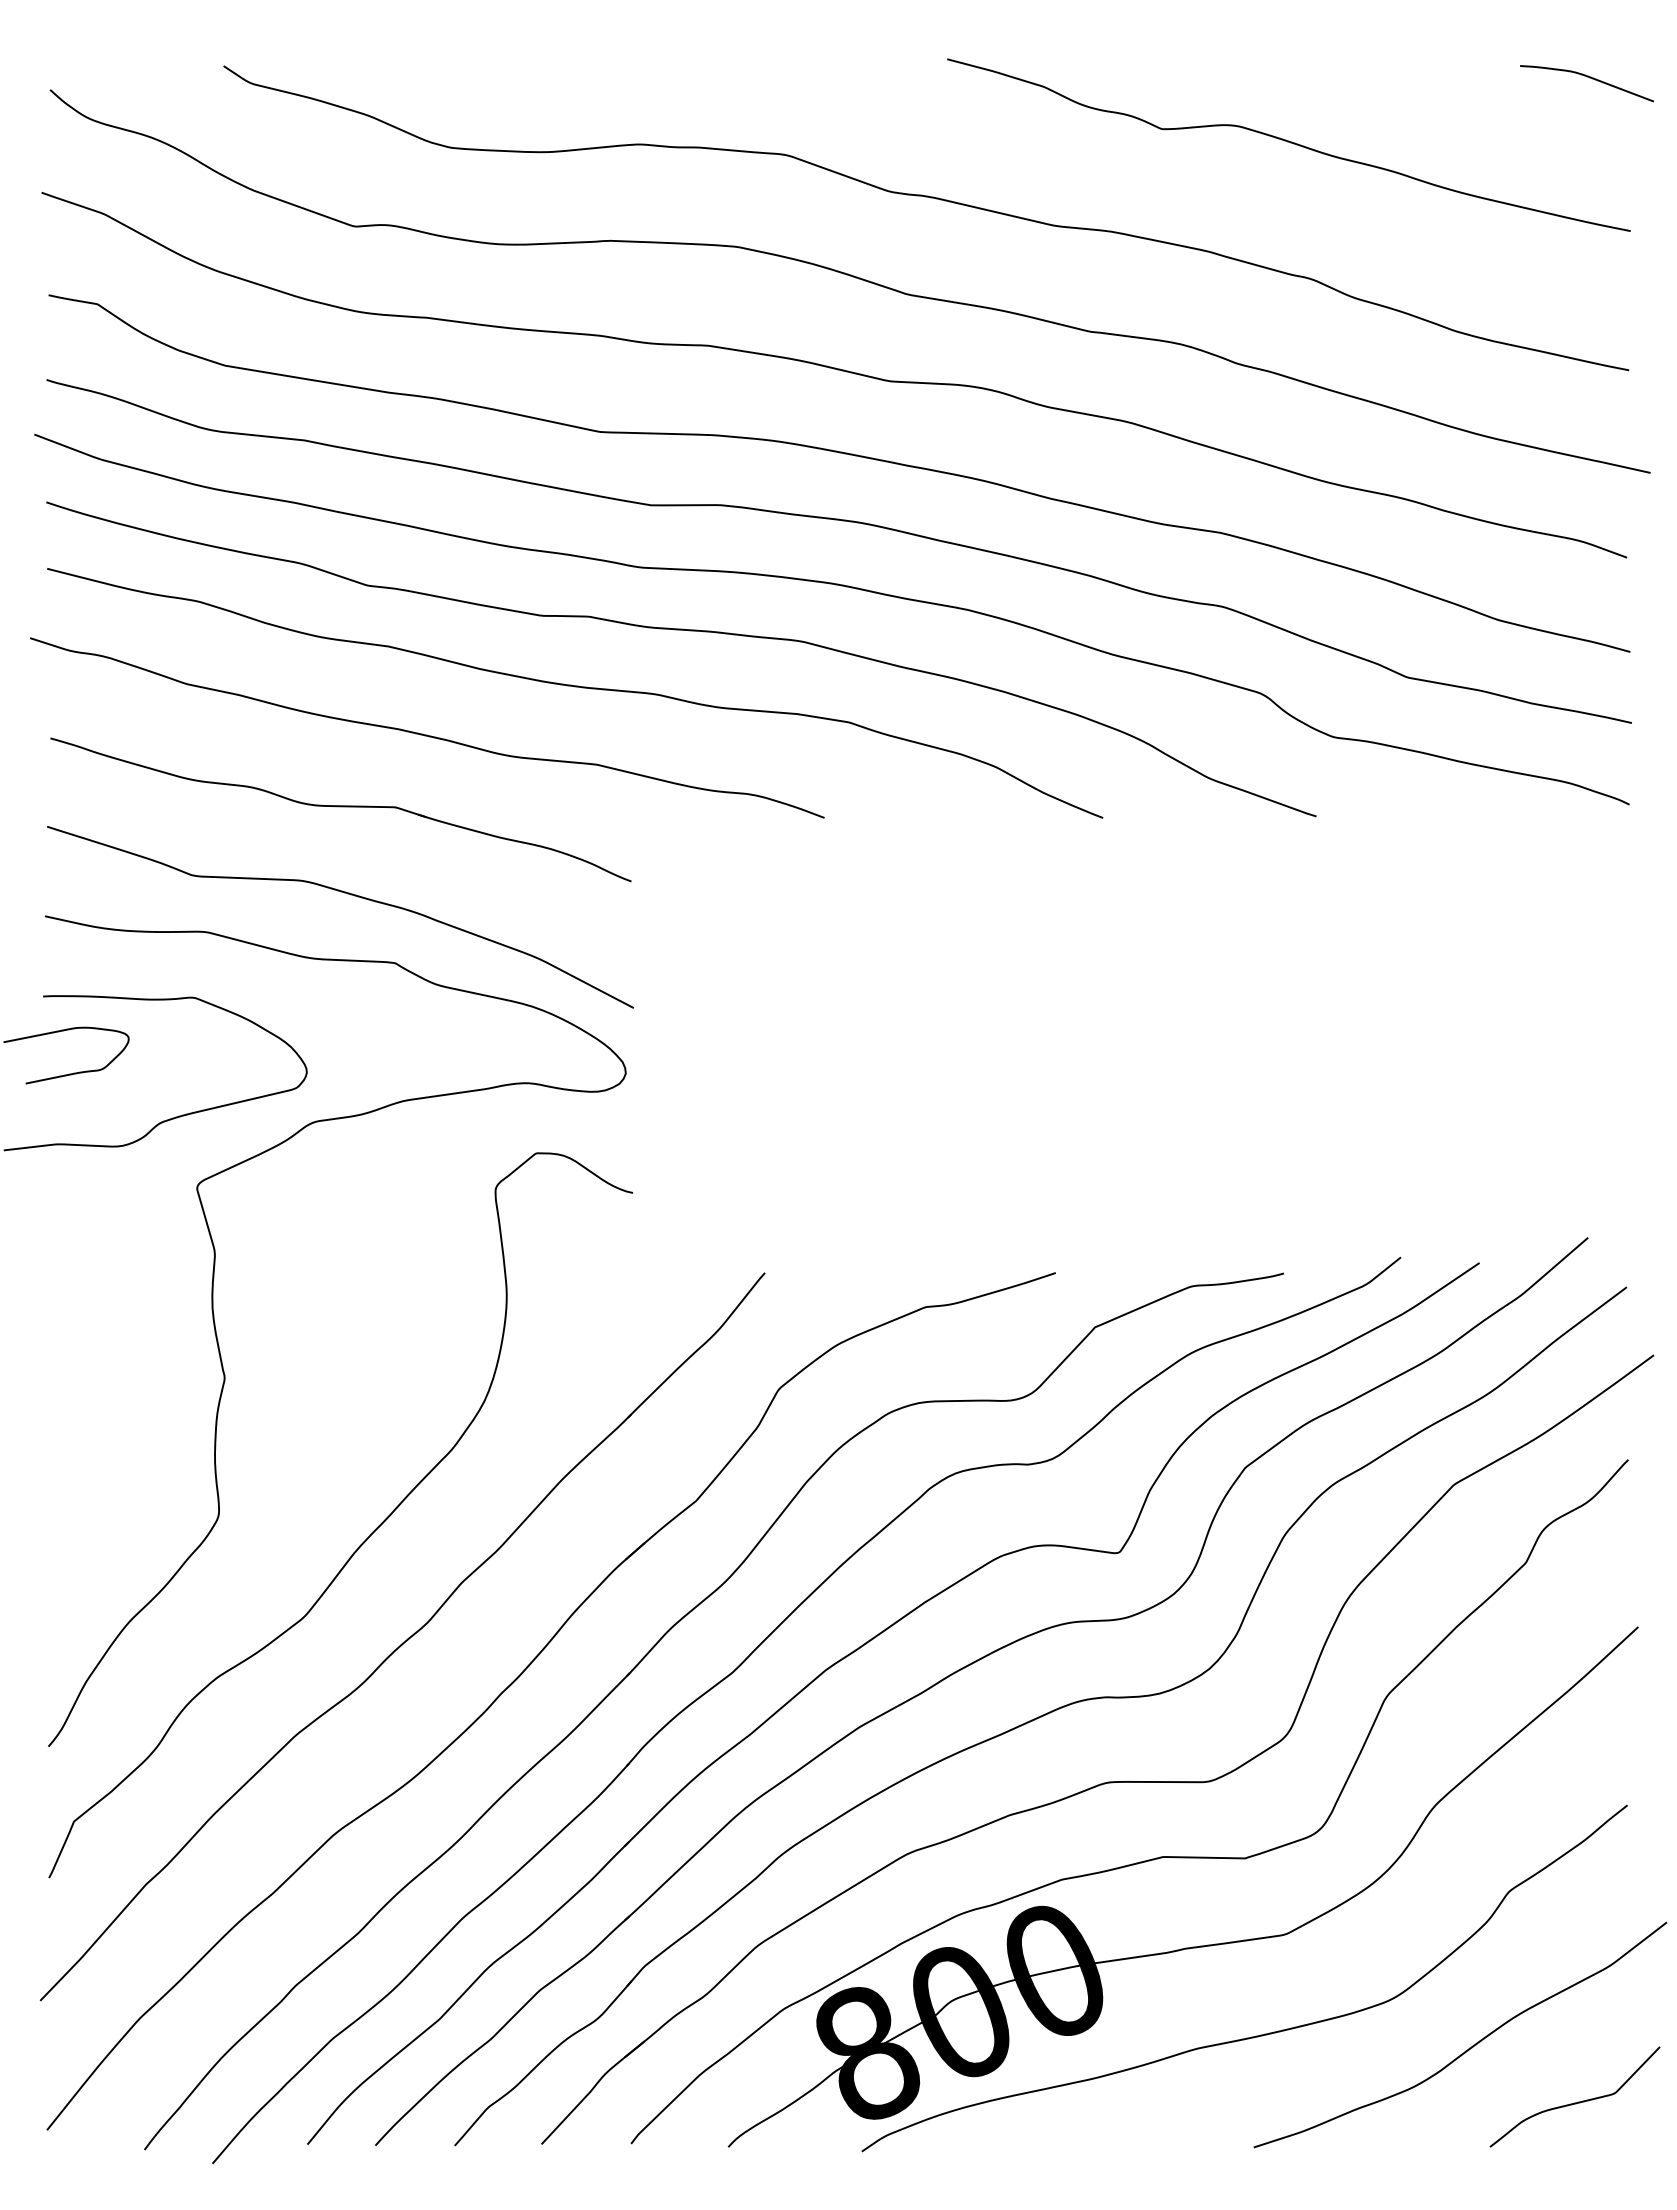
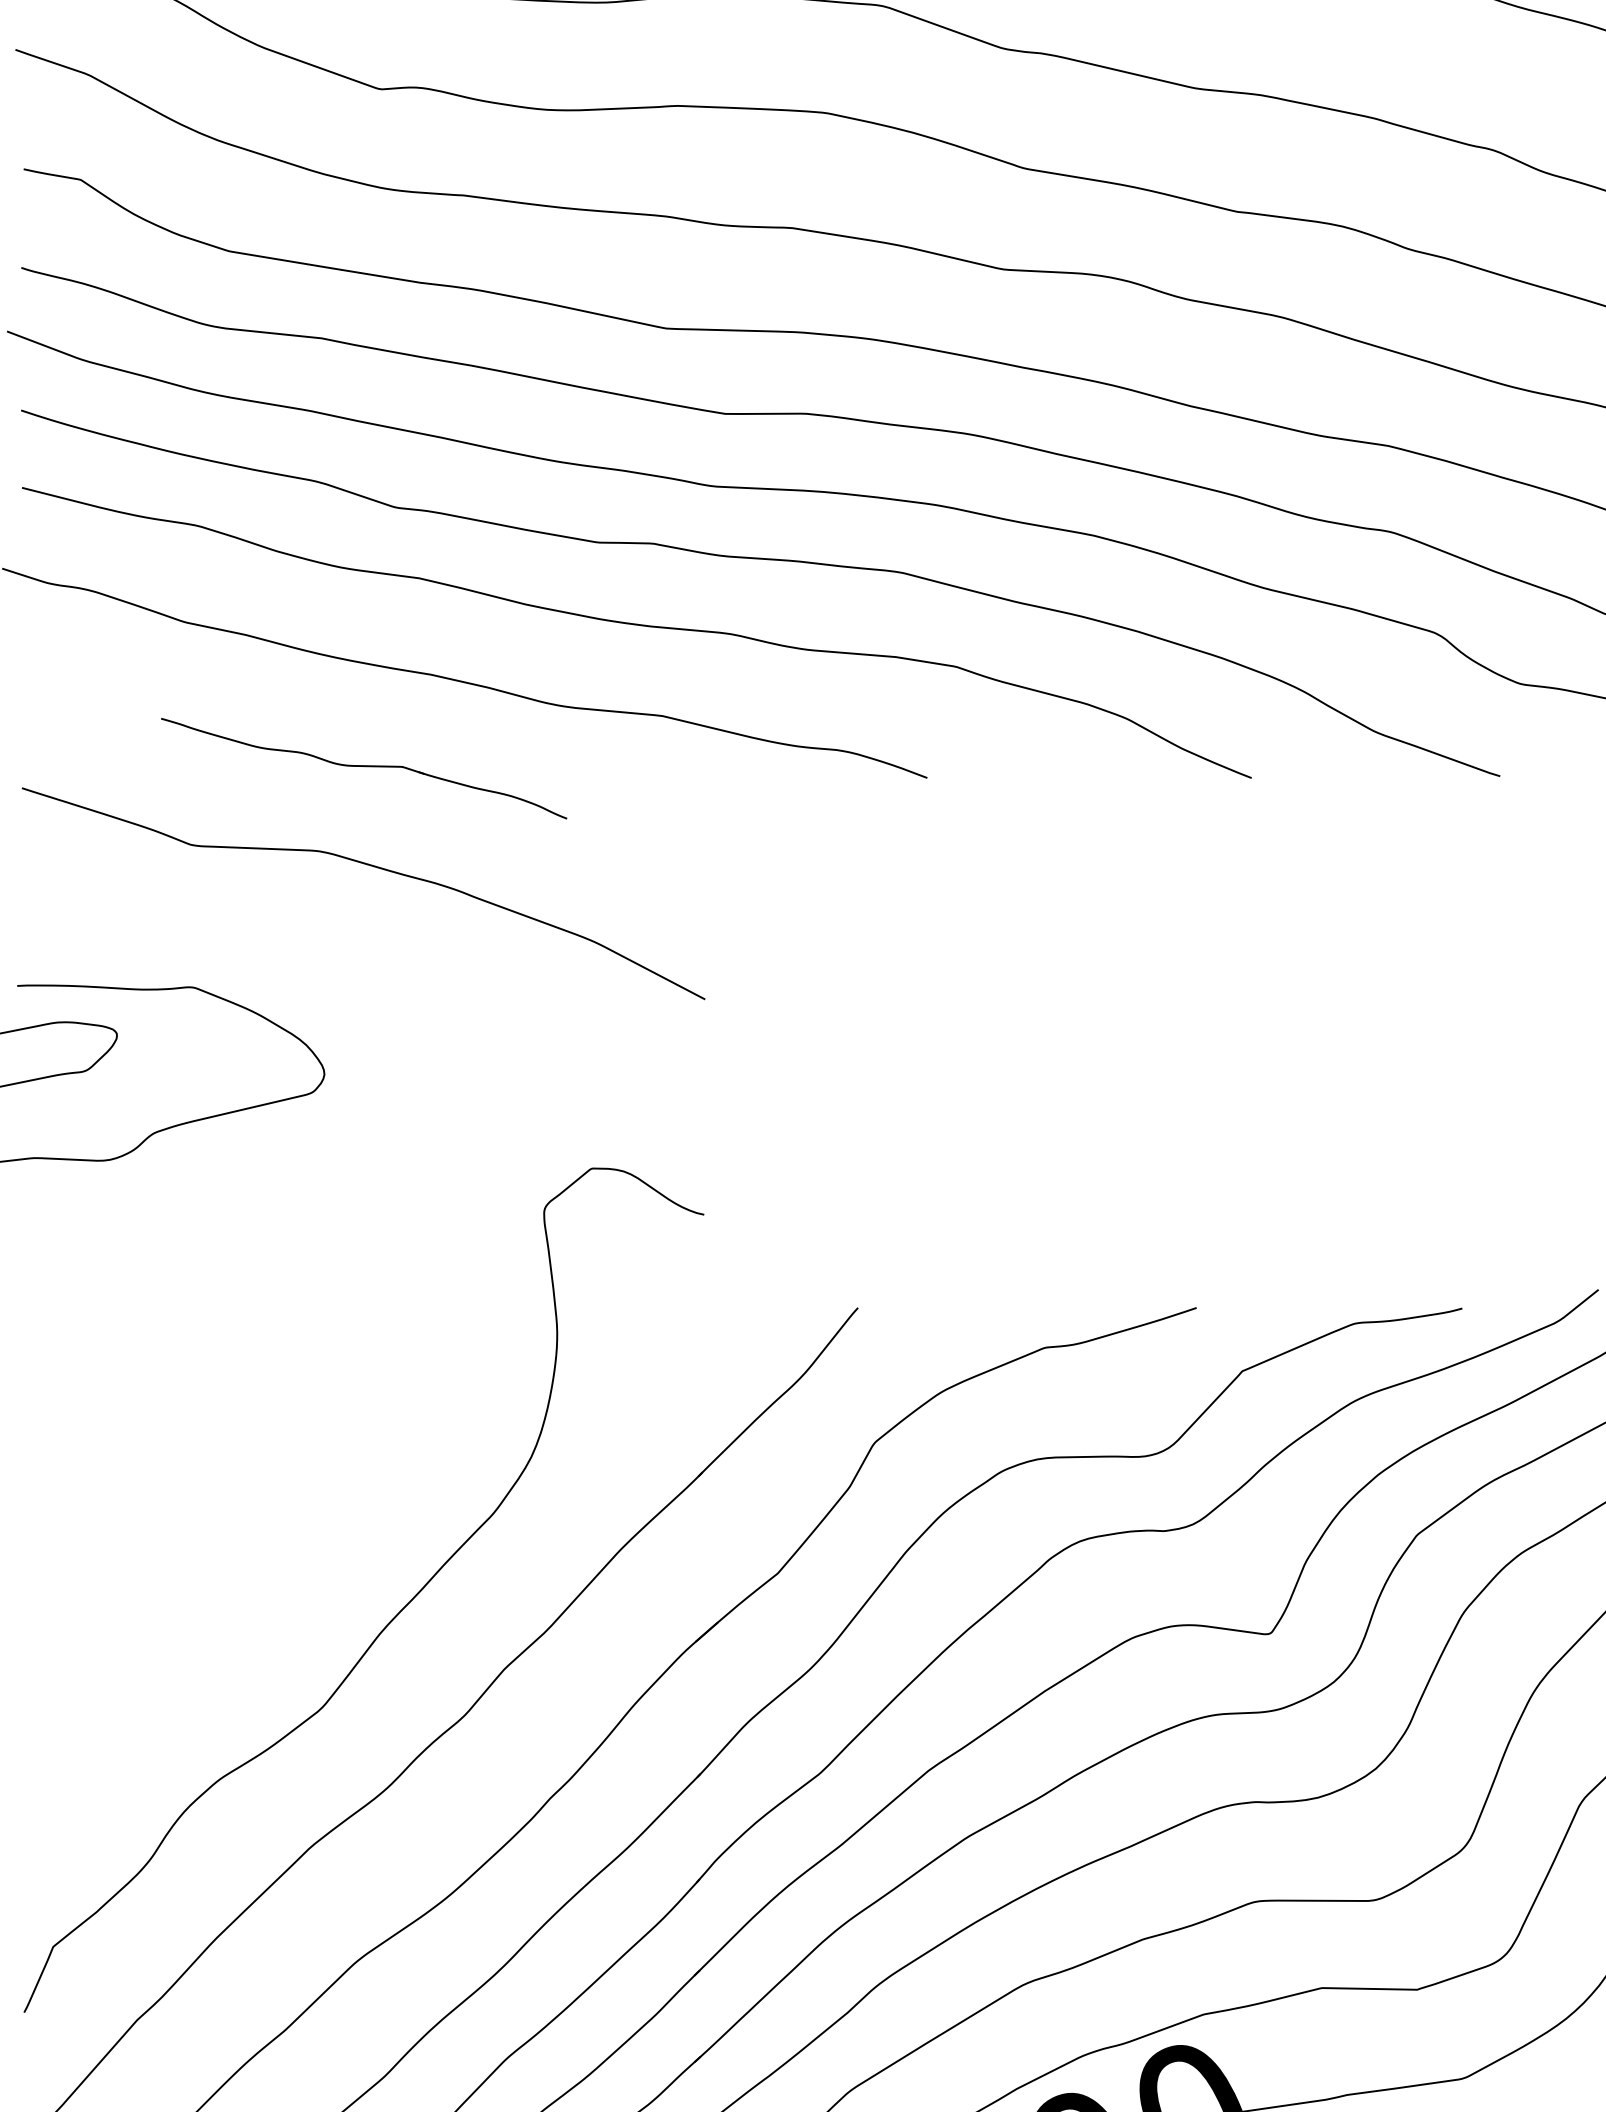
part: (340, 809) -> (363, 768), size x0.6
curve: (221, 1355) -> (225, 1404), removed

